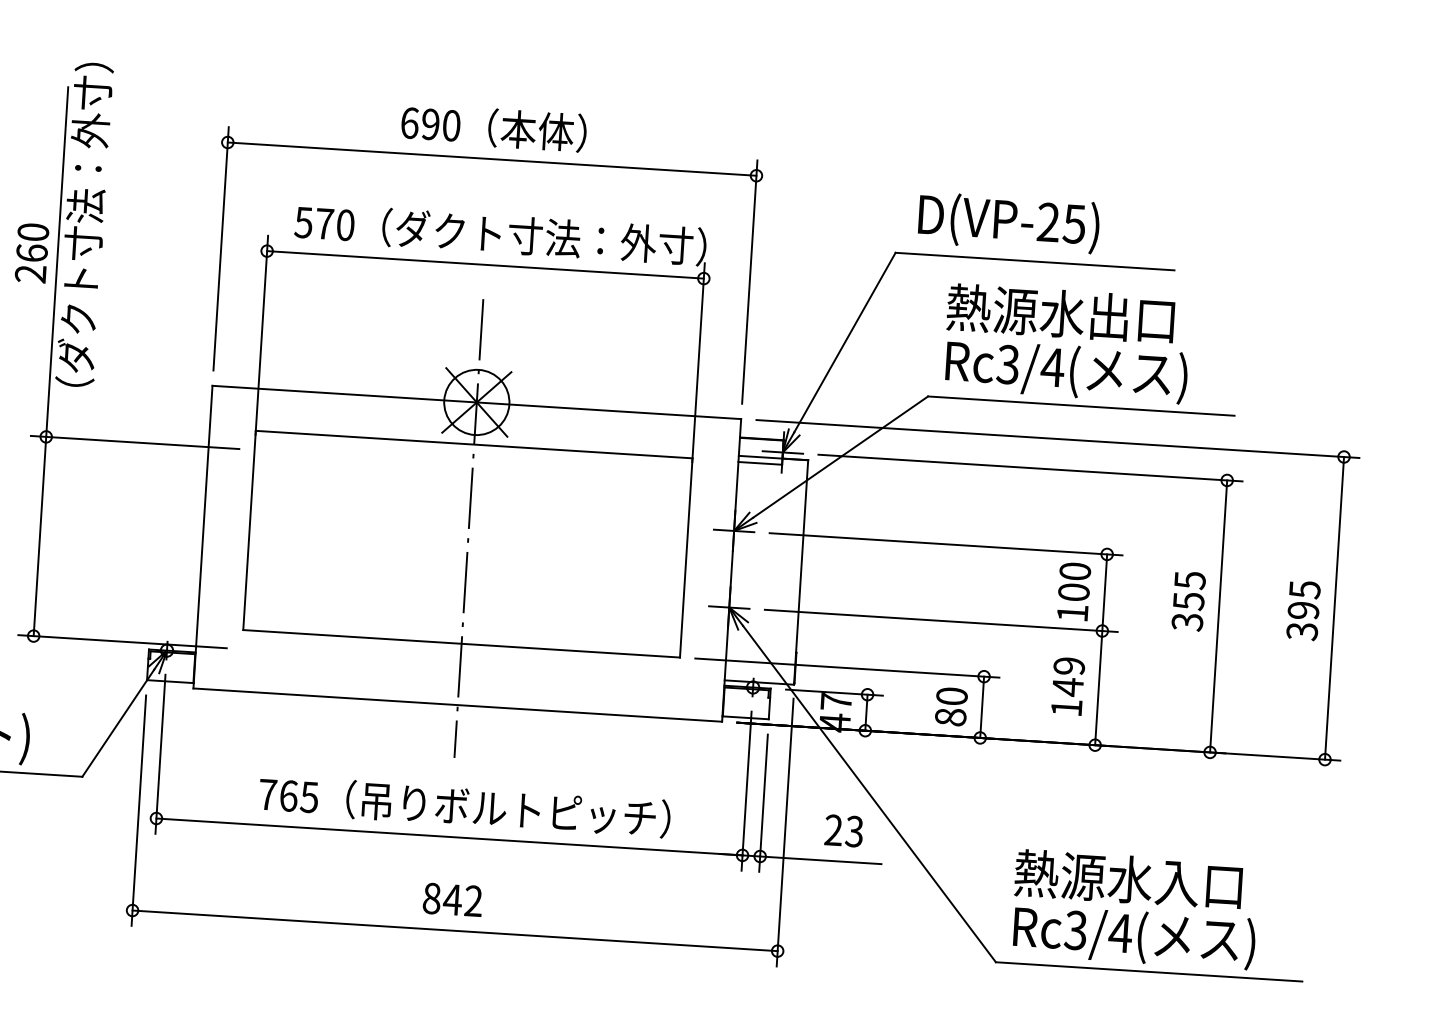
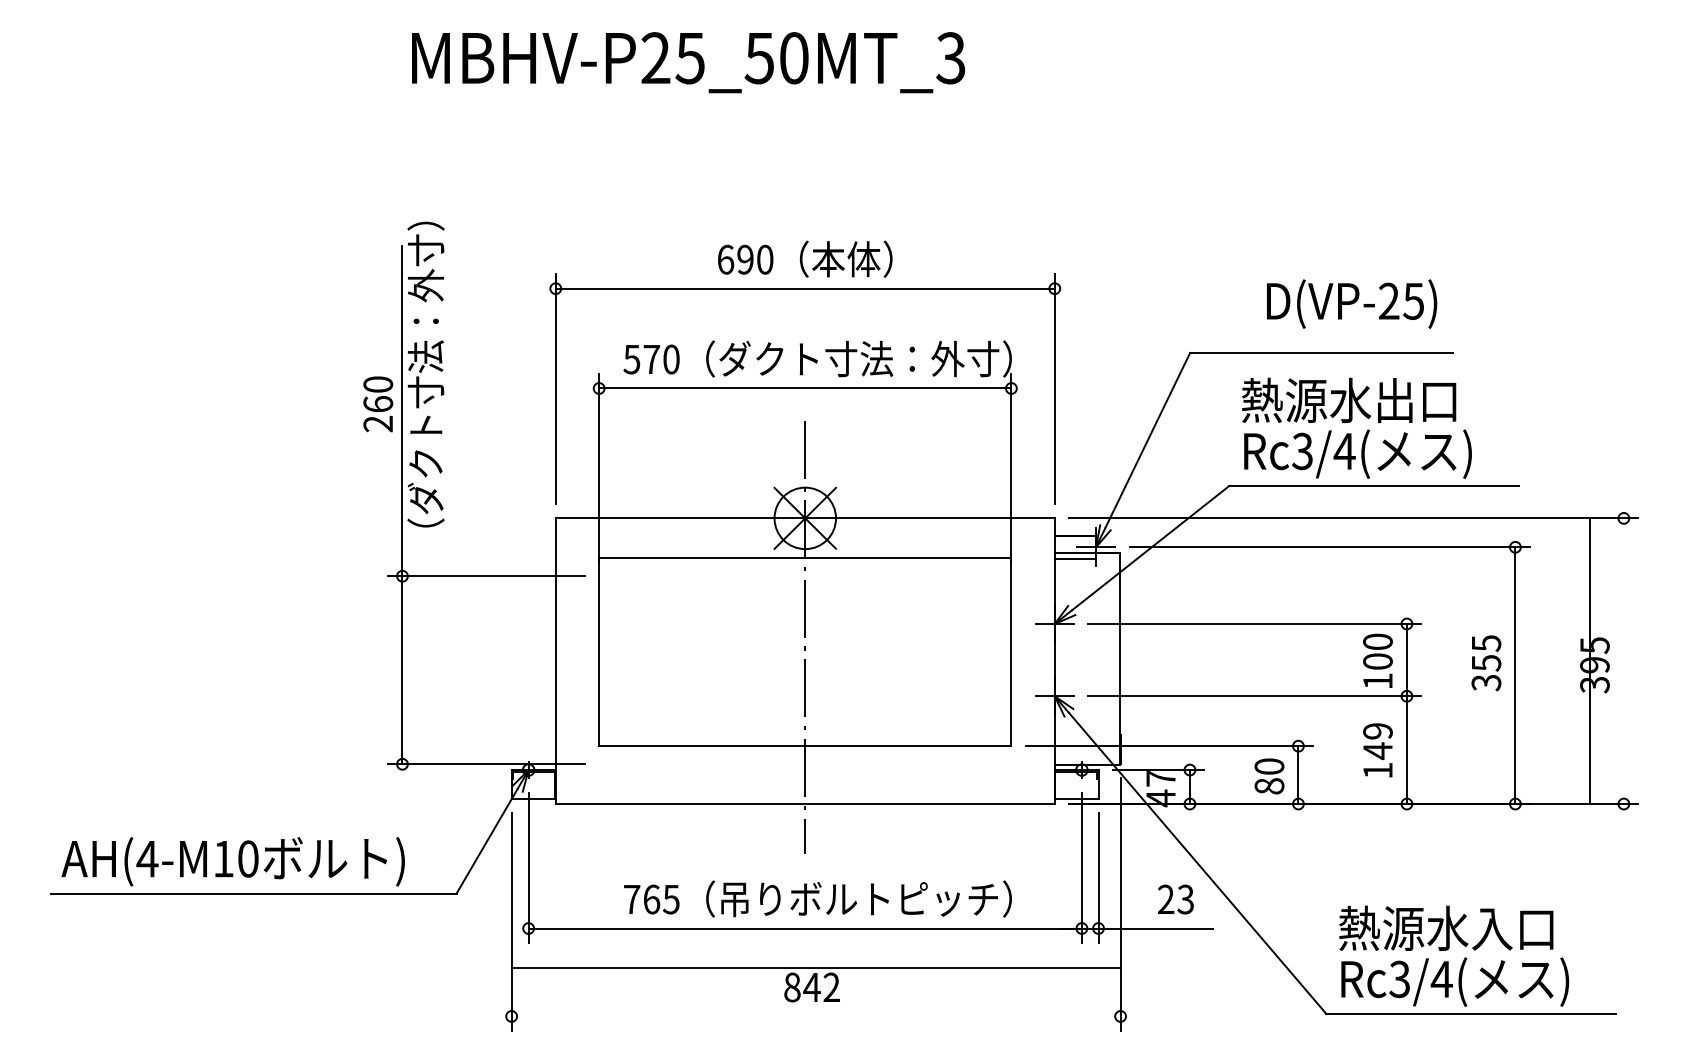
text: (1009, 222) -> (1352, 303), moved
line: (1334, 608) -> (1589, 661), moved
line: (454, 930) -> (815, 968), moved

